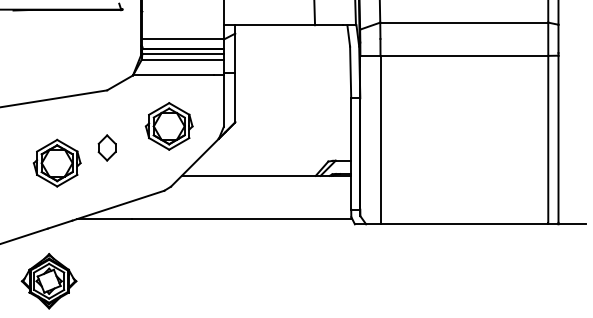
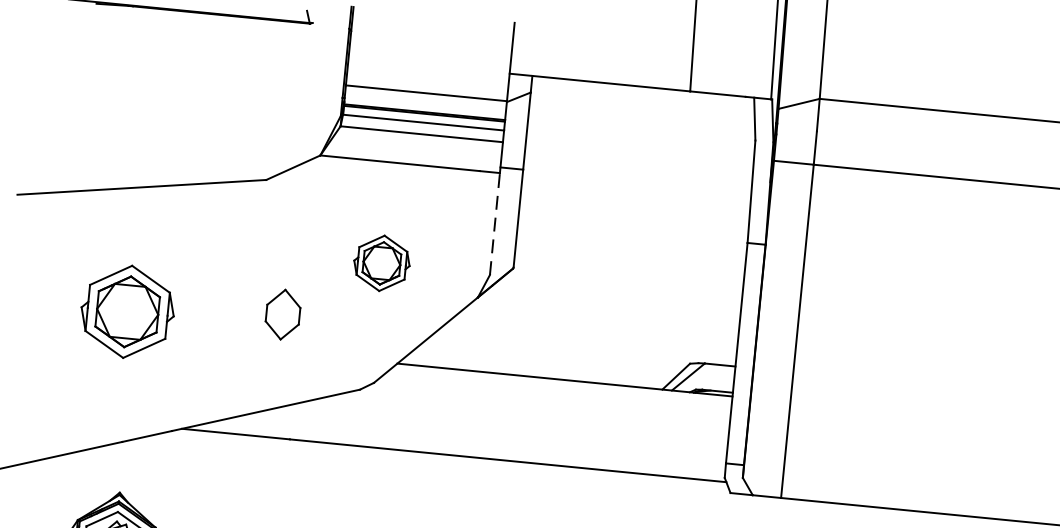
line: (223, 101) -> (494, 224), solid -> dashed
part: (168, 126) -> (380, 263), size x0.6
part: (106, 147) -> (281, 313), moved
part: (56, 162) -> (126, 310), moved

